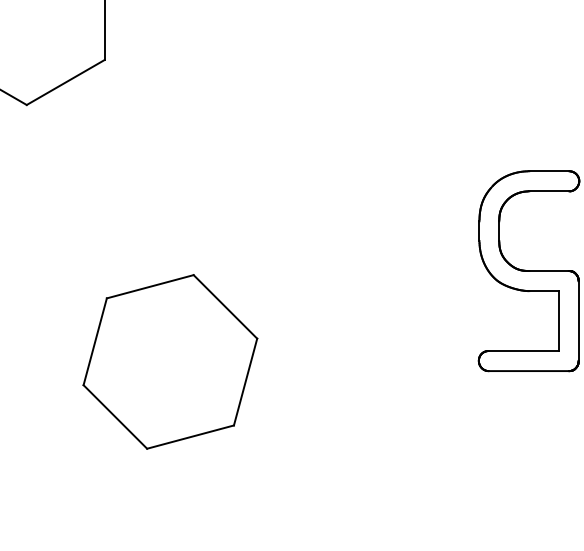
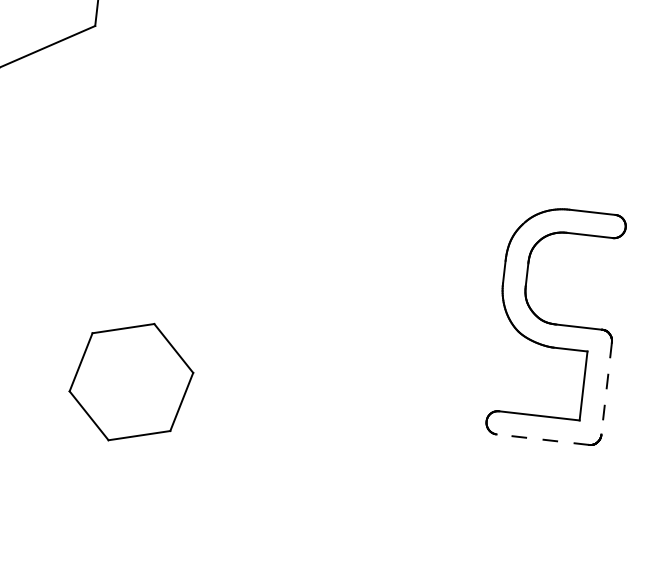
line: (578, 321) -> (606, 389), solid -> dashed
part: (170, 361) -> (131, 381), size x0.6
line: (528, 371) -> (542, 440), solid -> dashed

